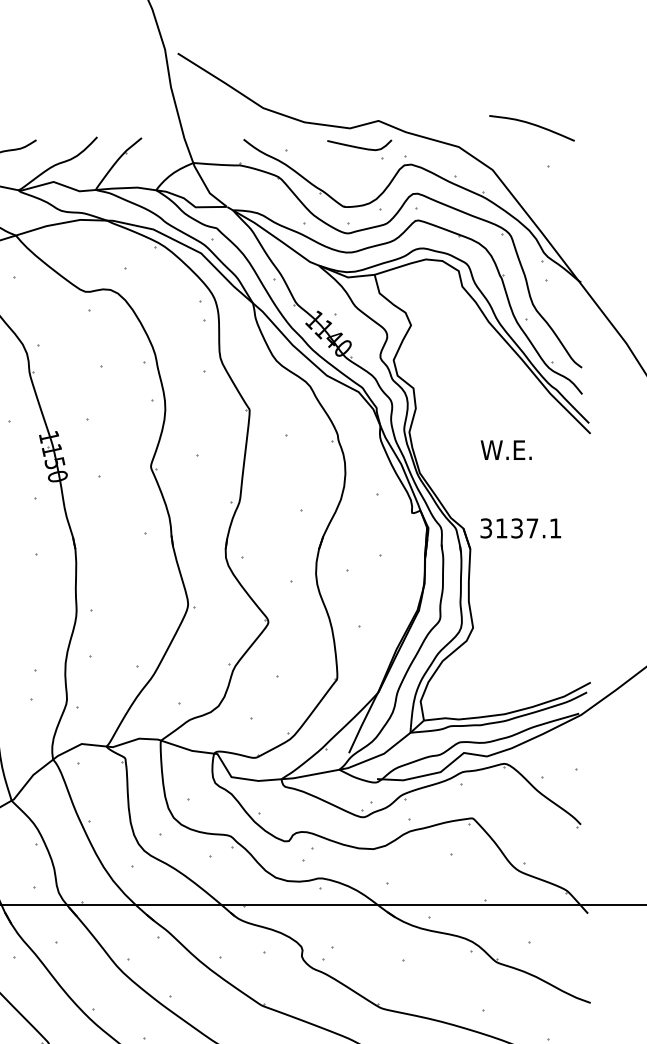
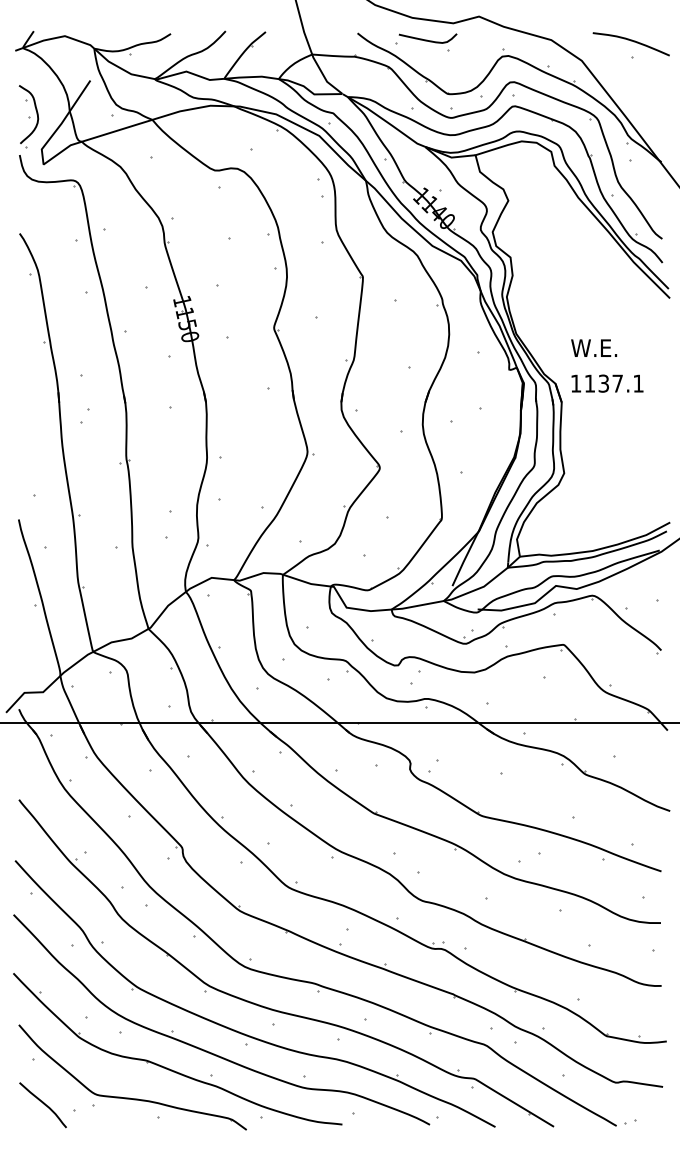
curve: (531, 125) -> (630, 41), moved
part: (359, 149) -> (427, 42), moved
text: (506, 449) -> (594, 347), moved
text: (485, 528) -> (575, 383), 3137.1 -> 1137.1

